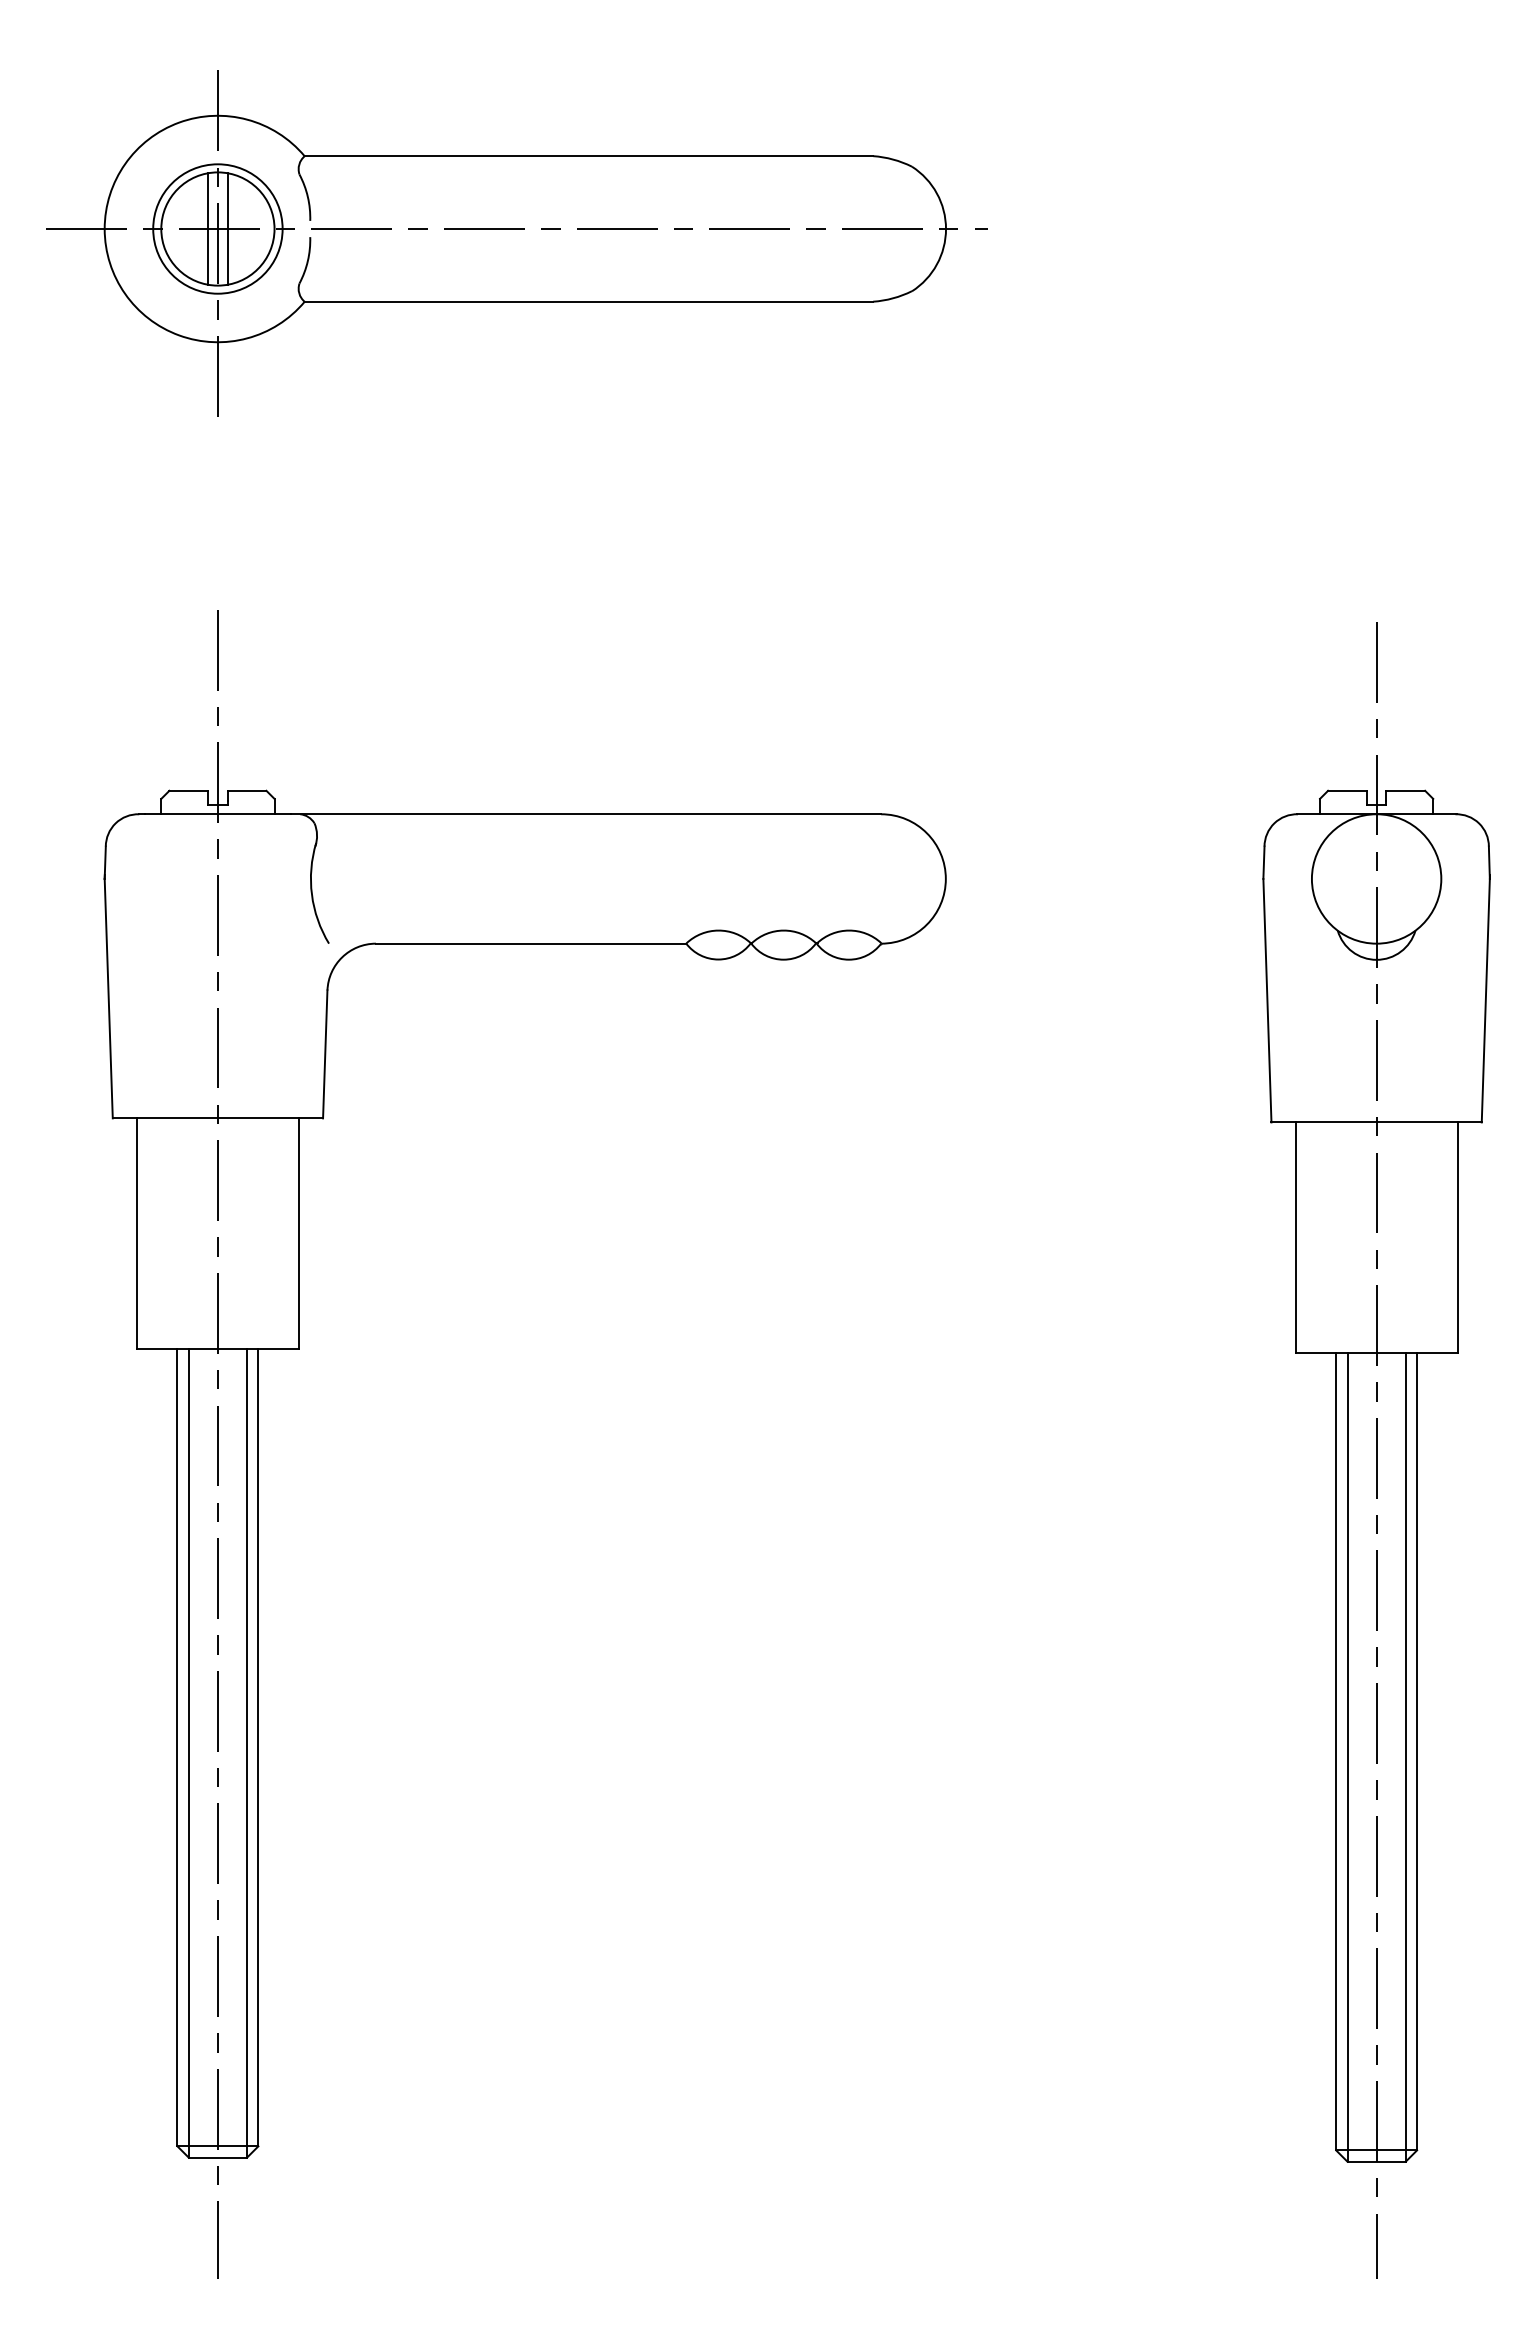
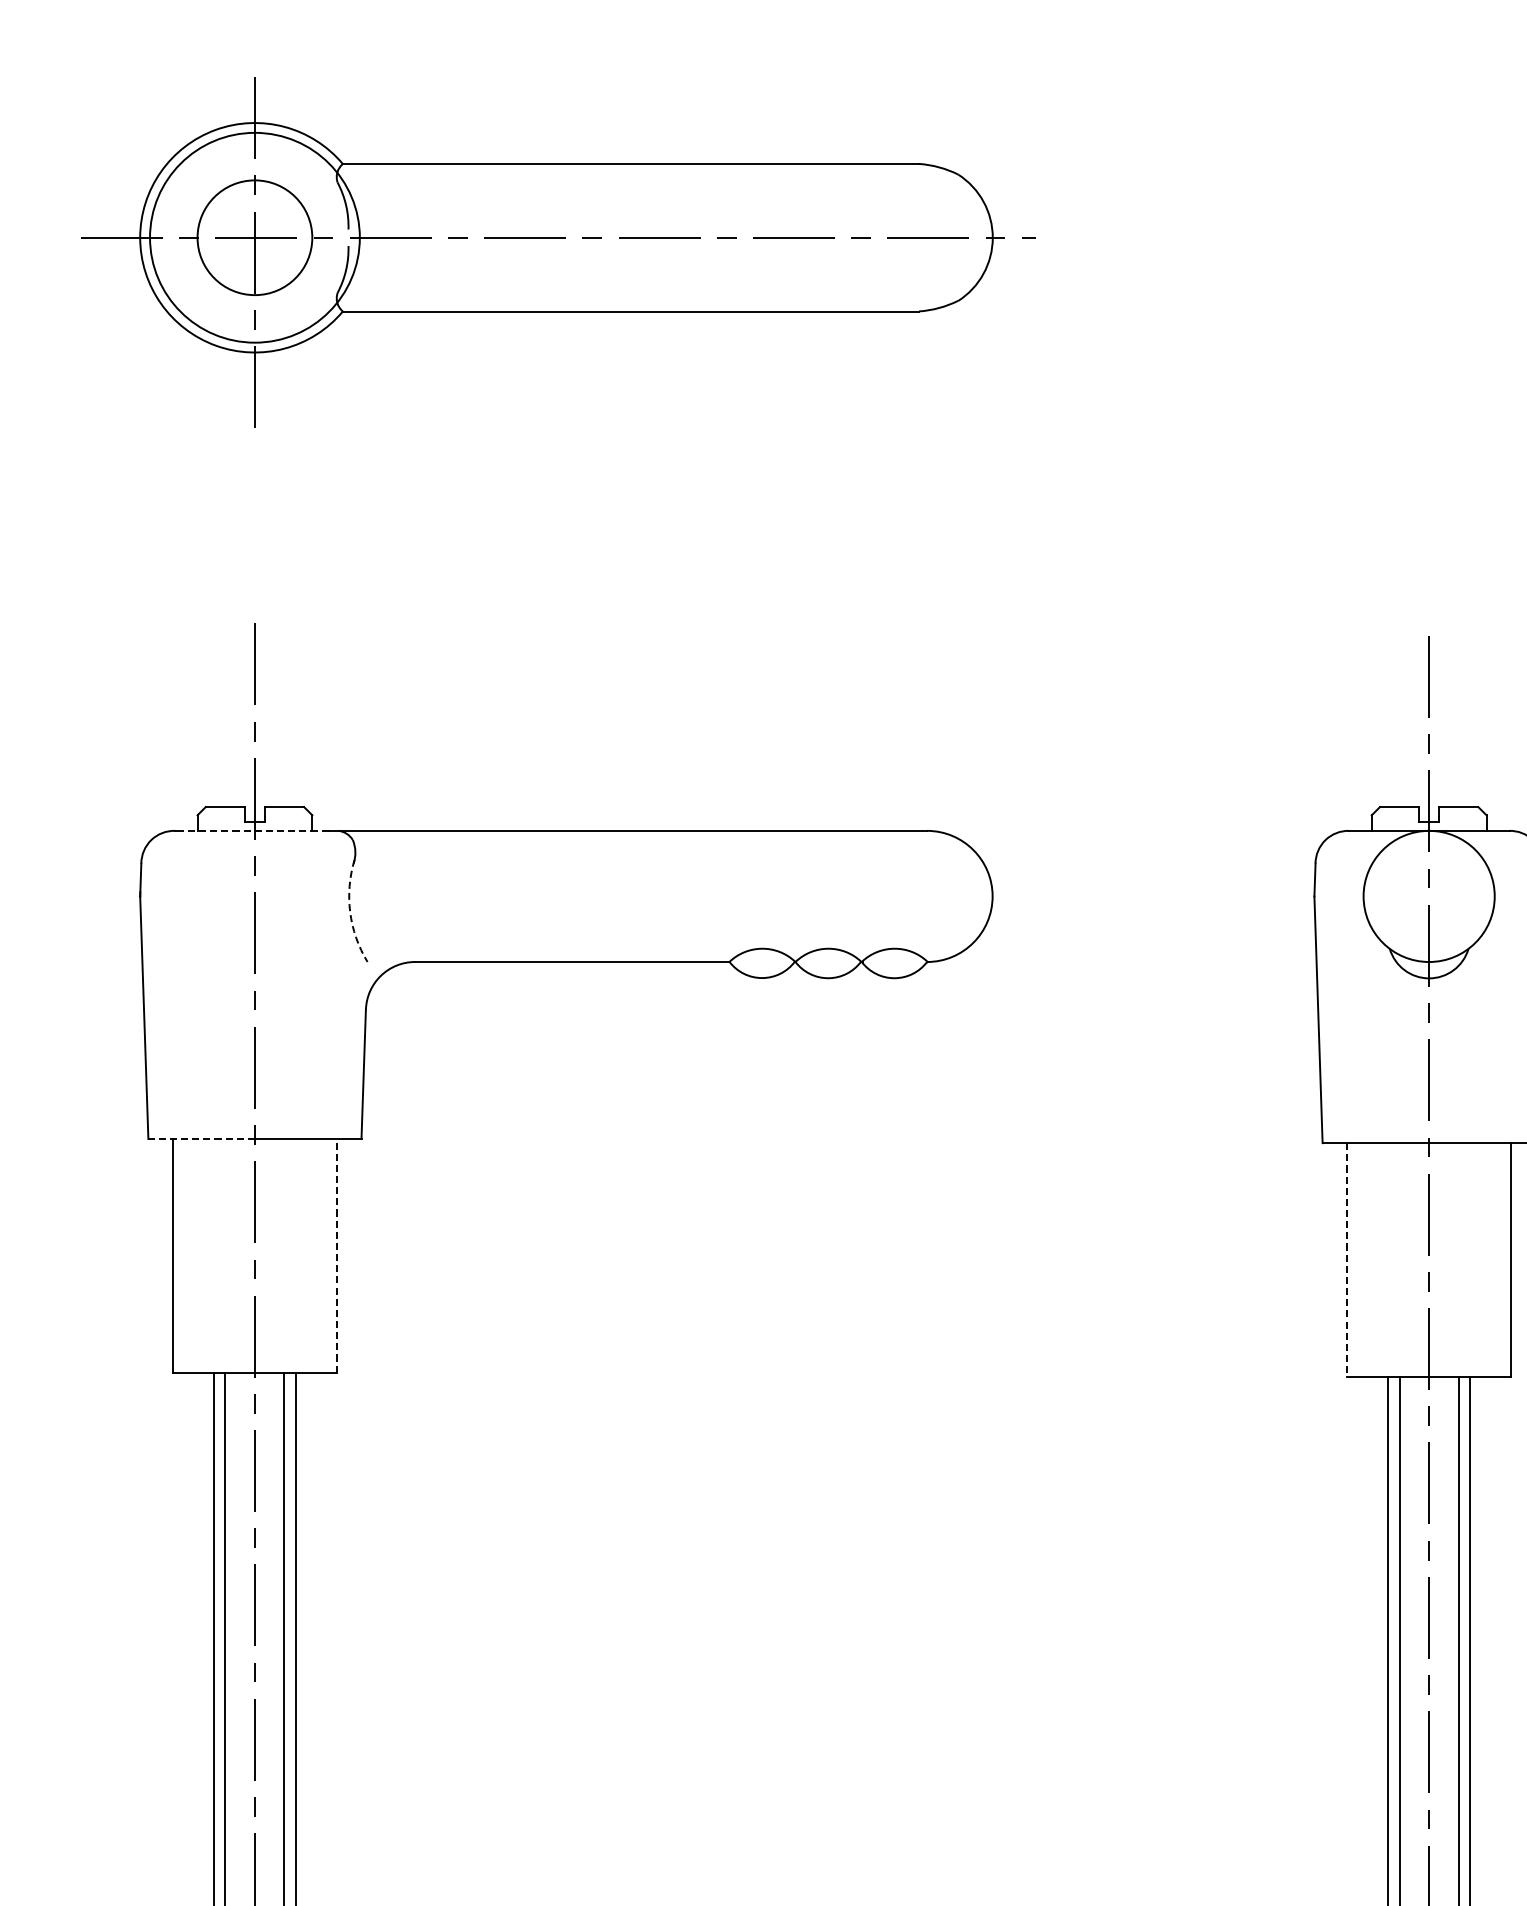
line: (208, 228) -> (245, 237), removed
circle: (217, 228) -> (254, 237), size x1.6
line: (227, 228) -> (264, 237), removed
line: (217, 814) -> (254, 831), solid -> dashed
arc: (311, 894) -> (349, 912), solid -> dashed
line: (165, 1118) -> (201, 1139), solid -> dashed
line: (298, 1233) -> (336, 1255), solid -> dashed
line: (1295, 1238) -> (1346, 1260), solid -> dashed

